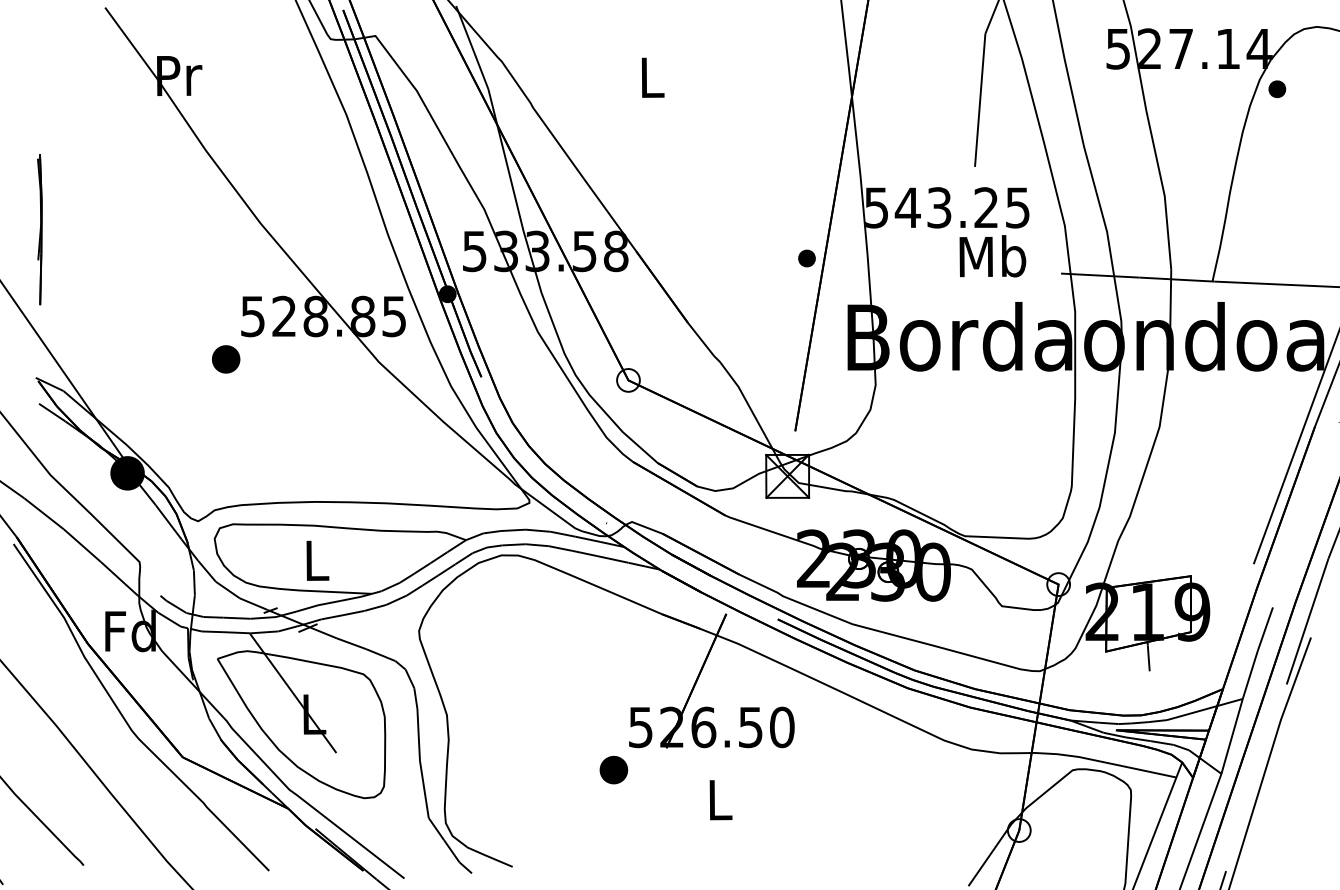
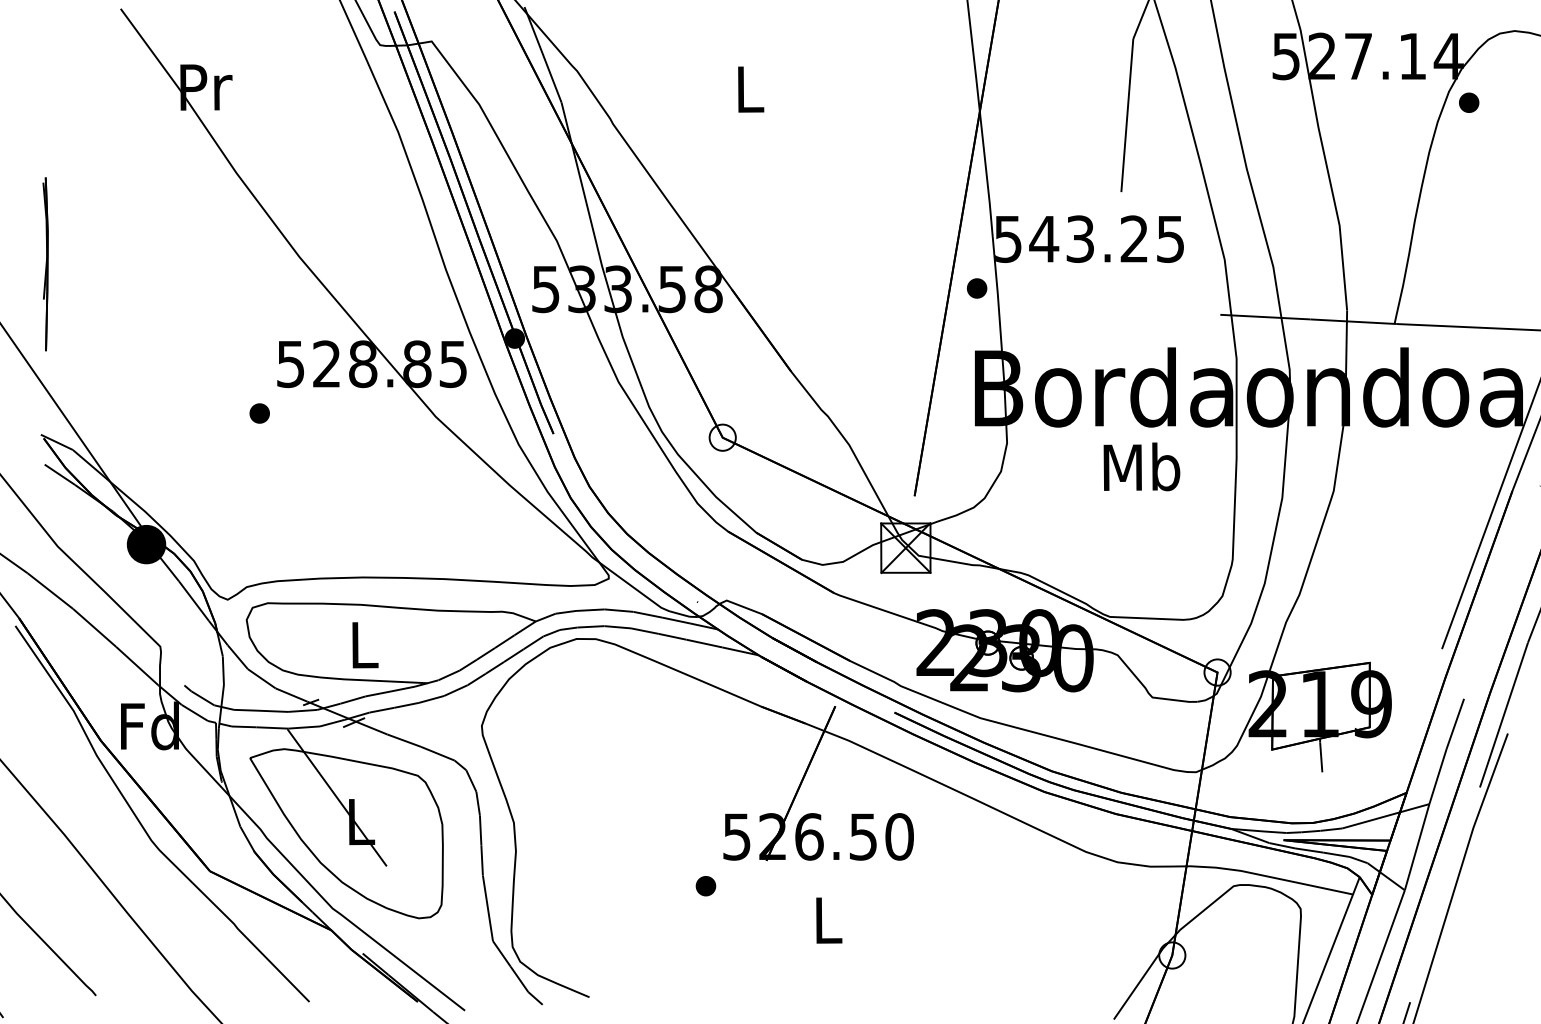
text: (992, 255) -> (1141, 466), moved
part: (806, 258) -> (976, 288), moved
part: (225, 359) -> (259, 413), size x0.62
part: (613, 770) -> (705, 886), size x0.62

